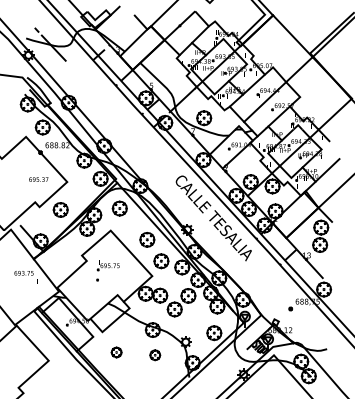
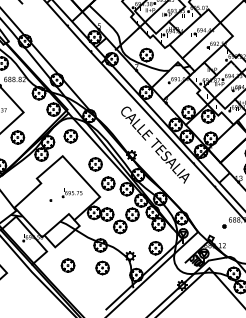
part: (107, 265) -> (71, 192), moved
part: (116, 352) -> (67, 265), size x1.43
part: (155, 355) -> (102, 268), size x1.43

